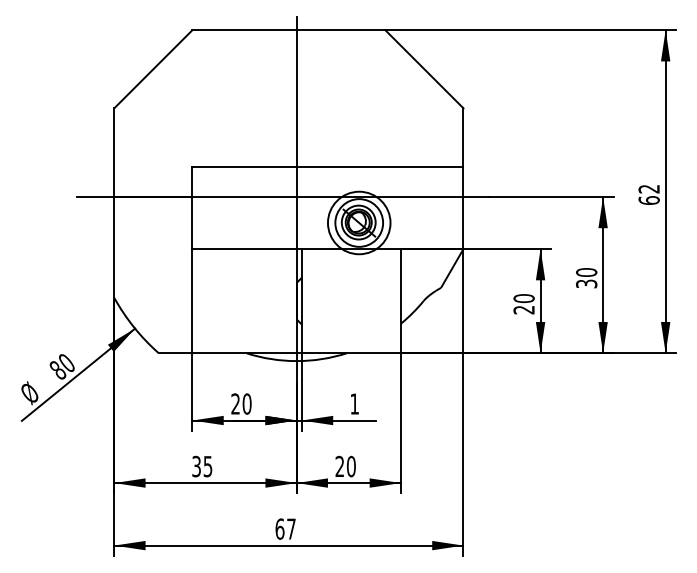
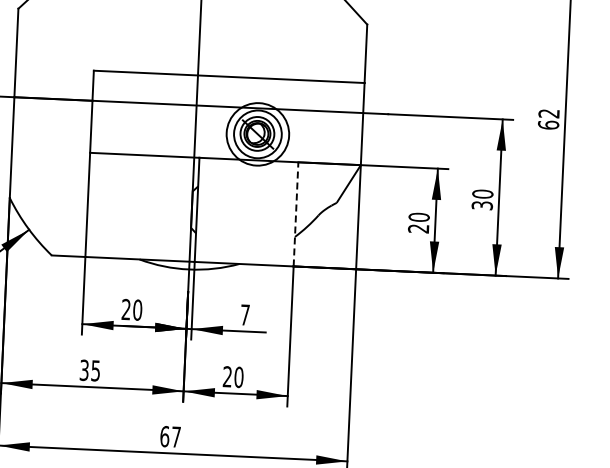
line: (400, 300) -> (295, 213), solid -> dashed
text: (354, 403) -> (244, 314), 1 -> 7

